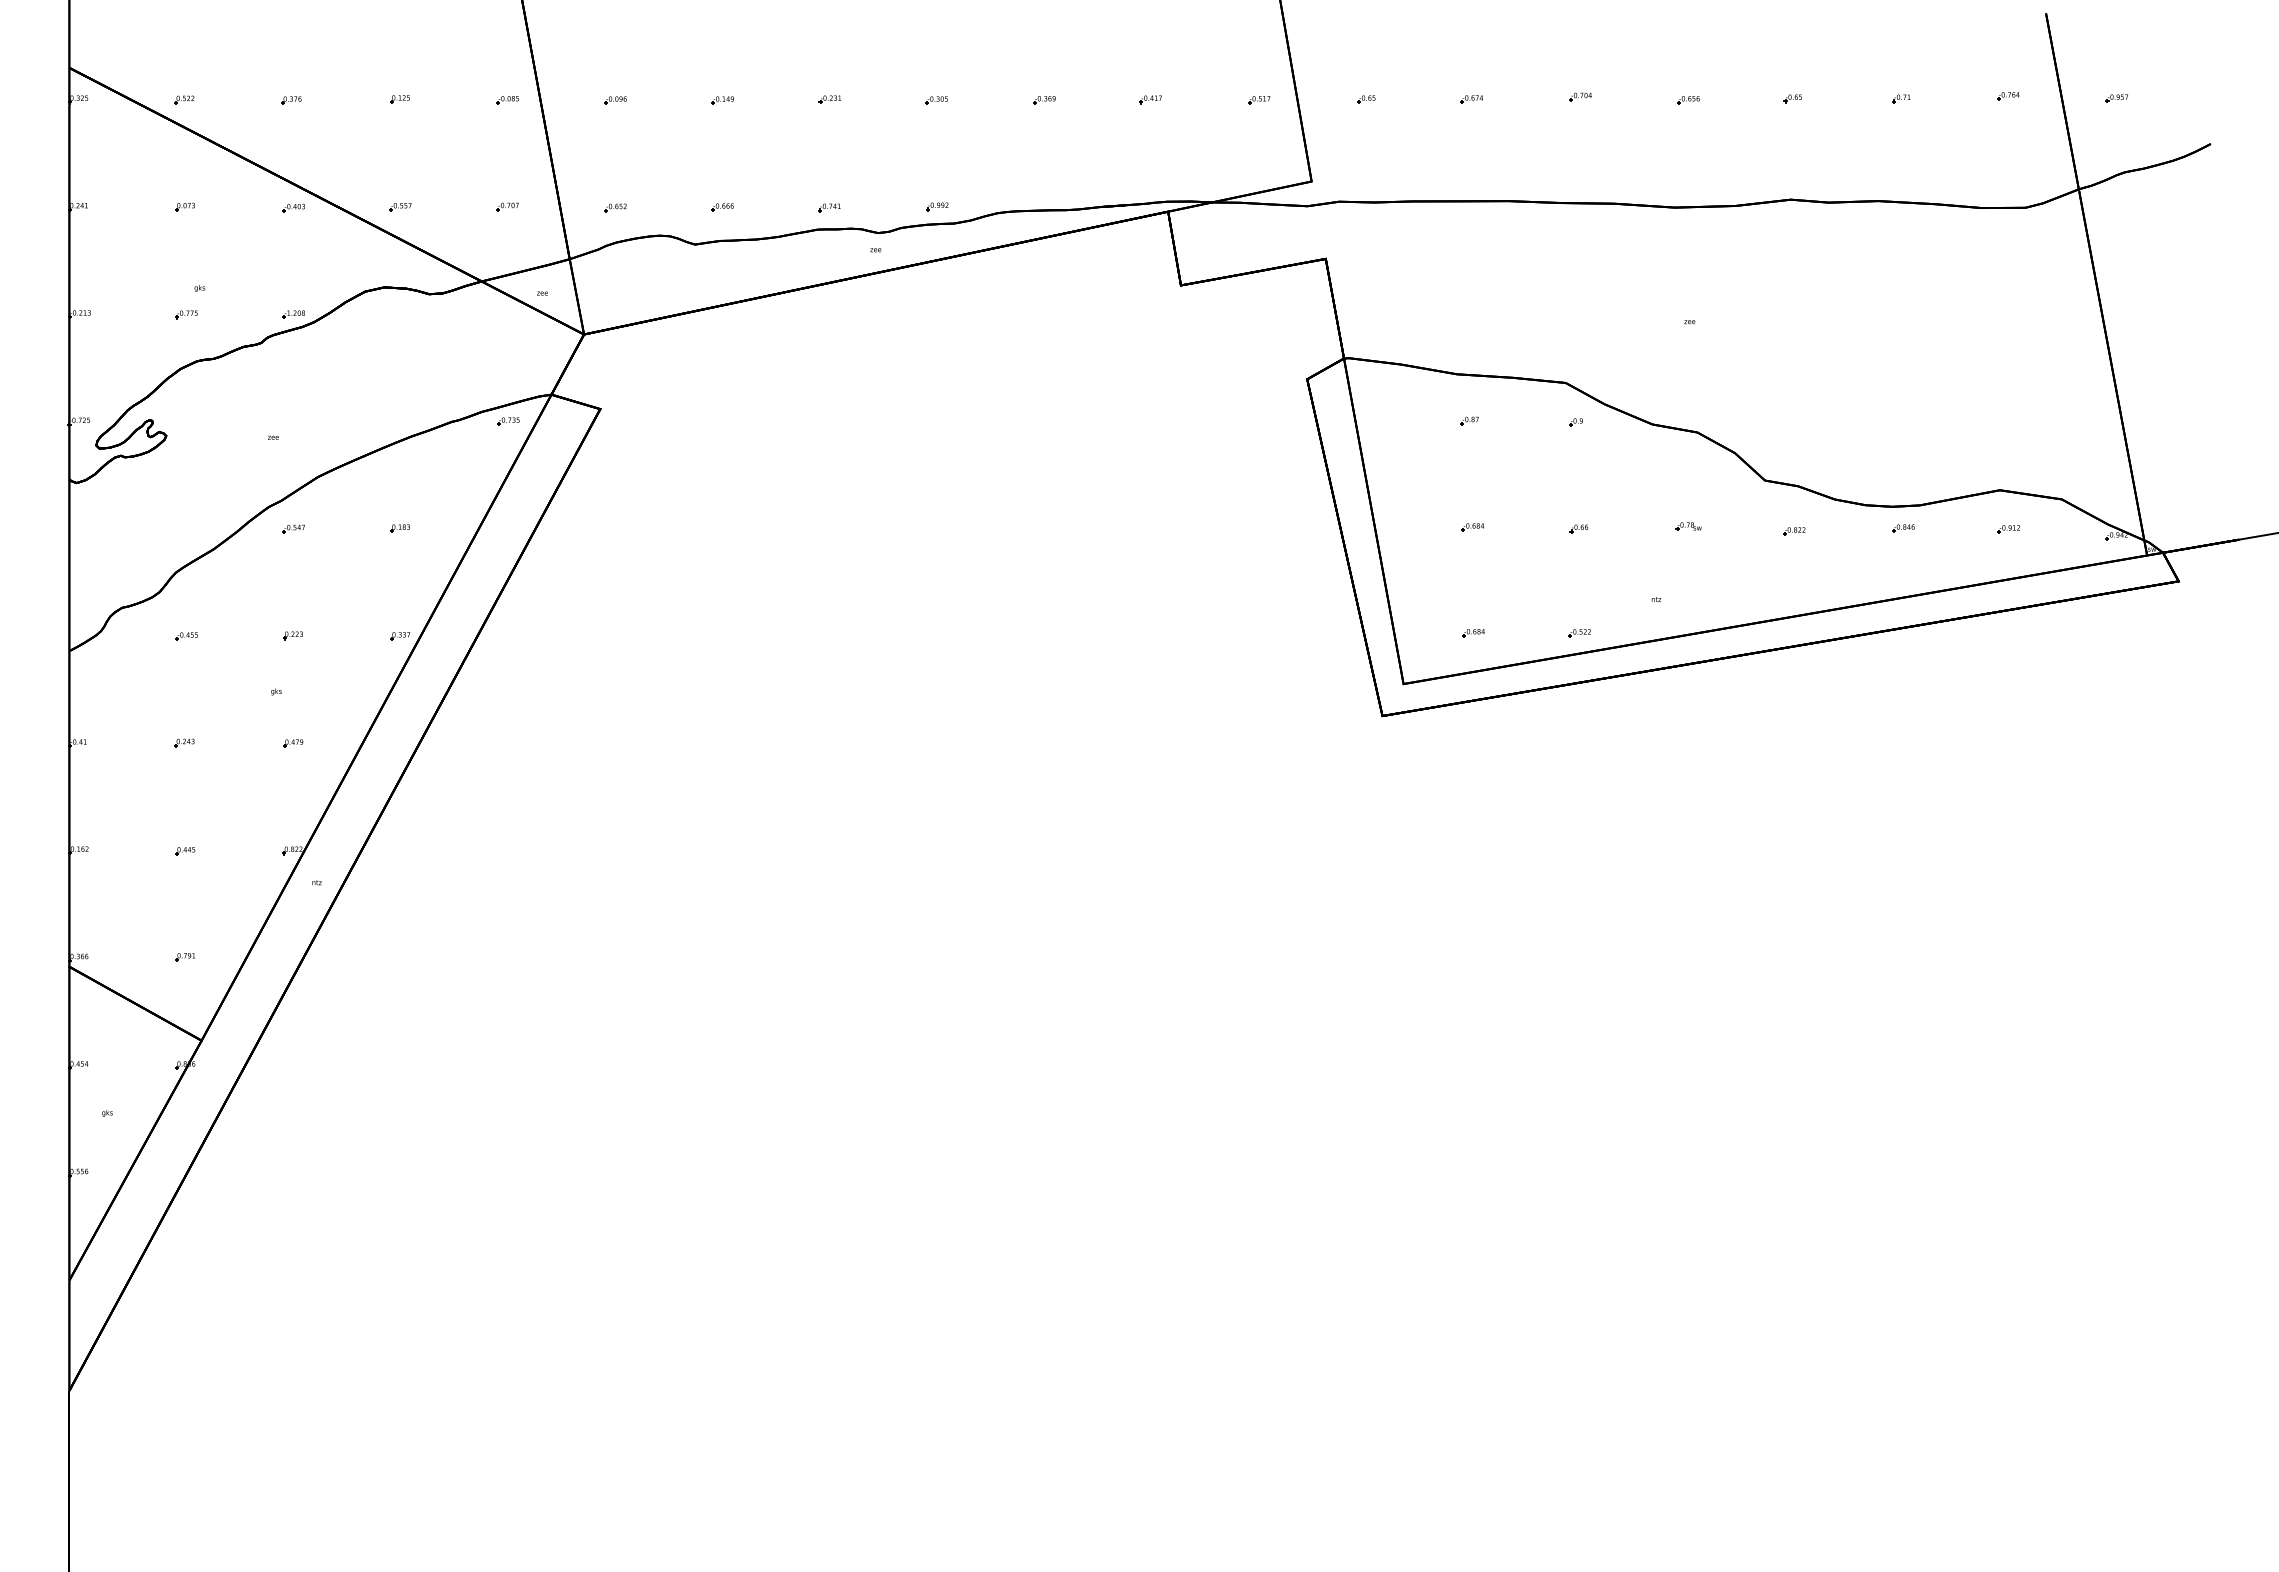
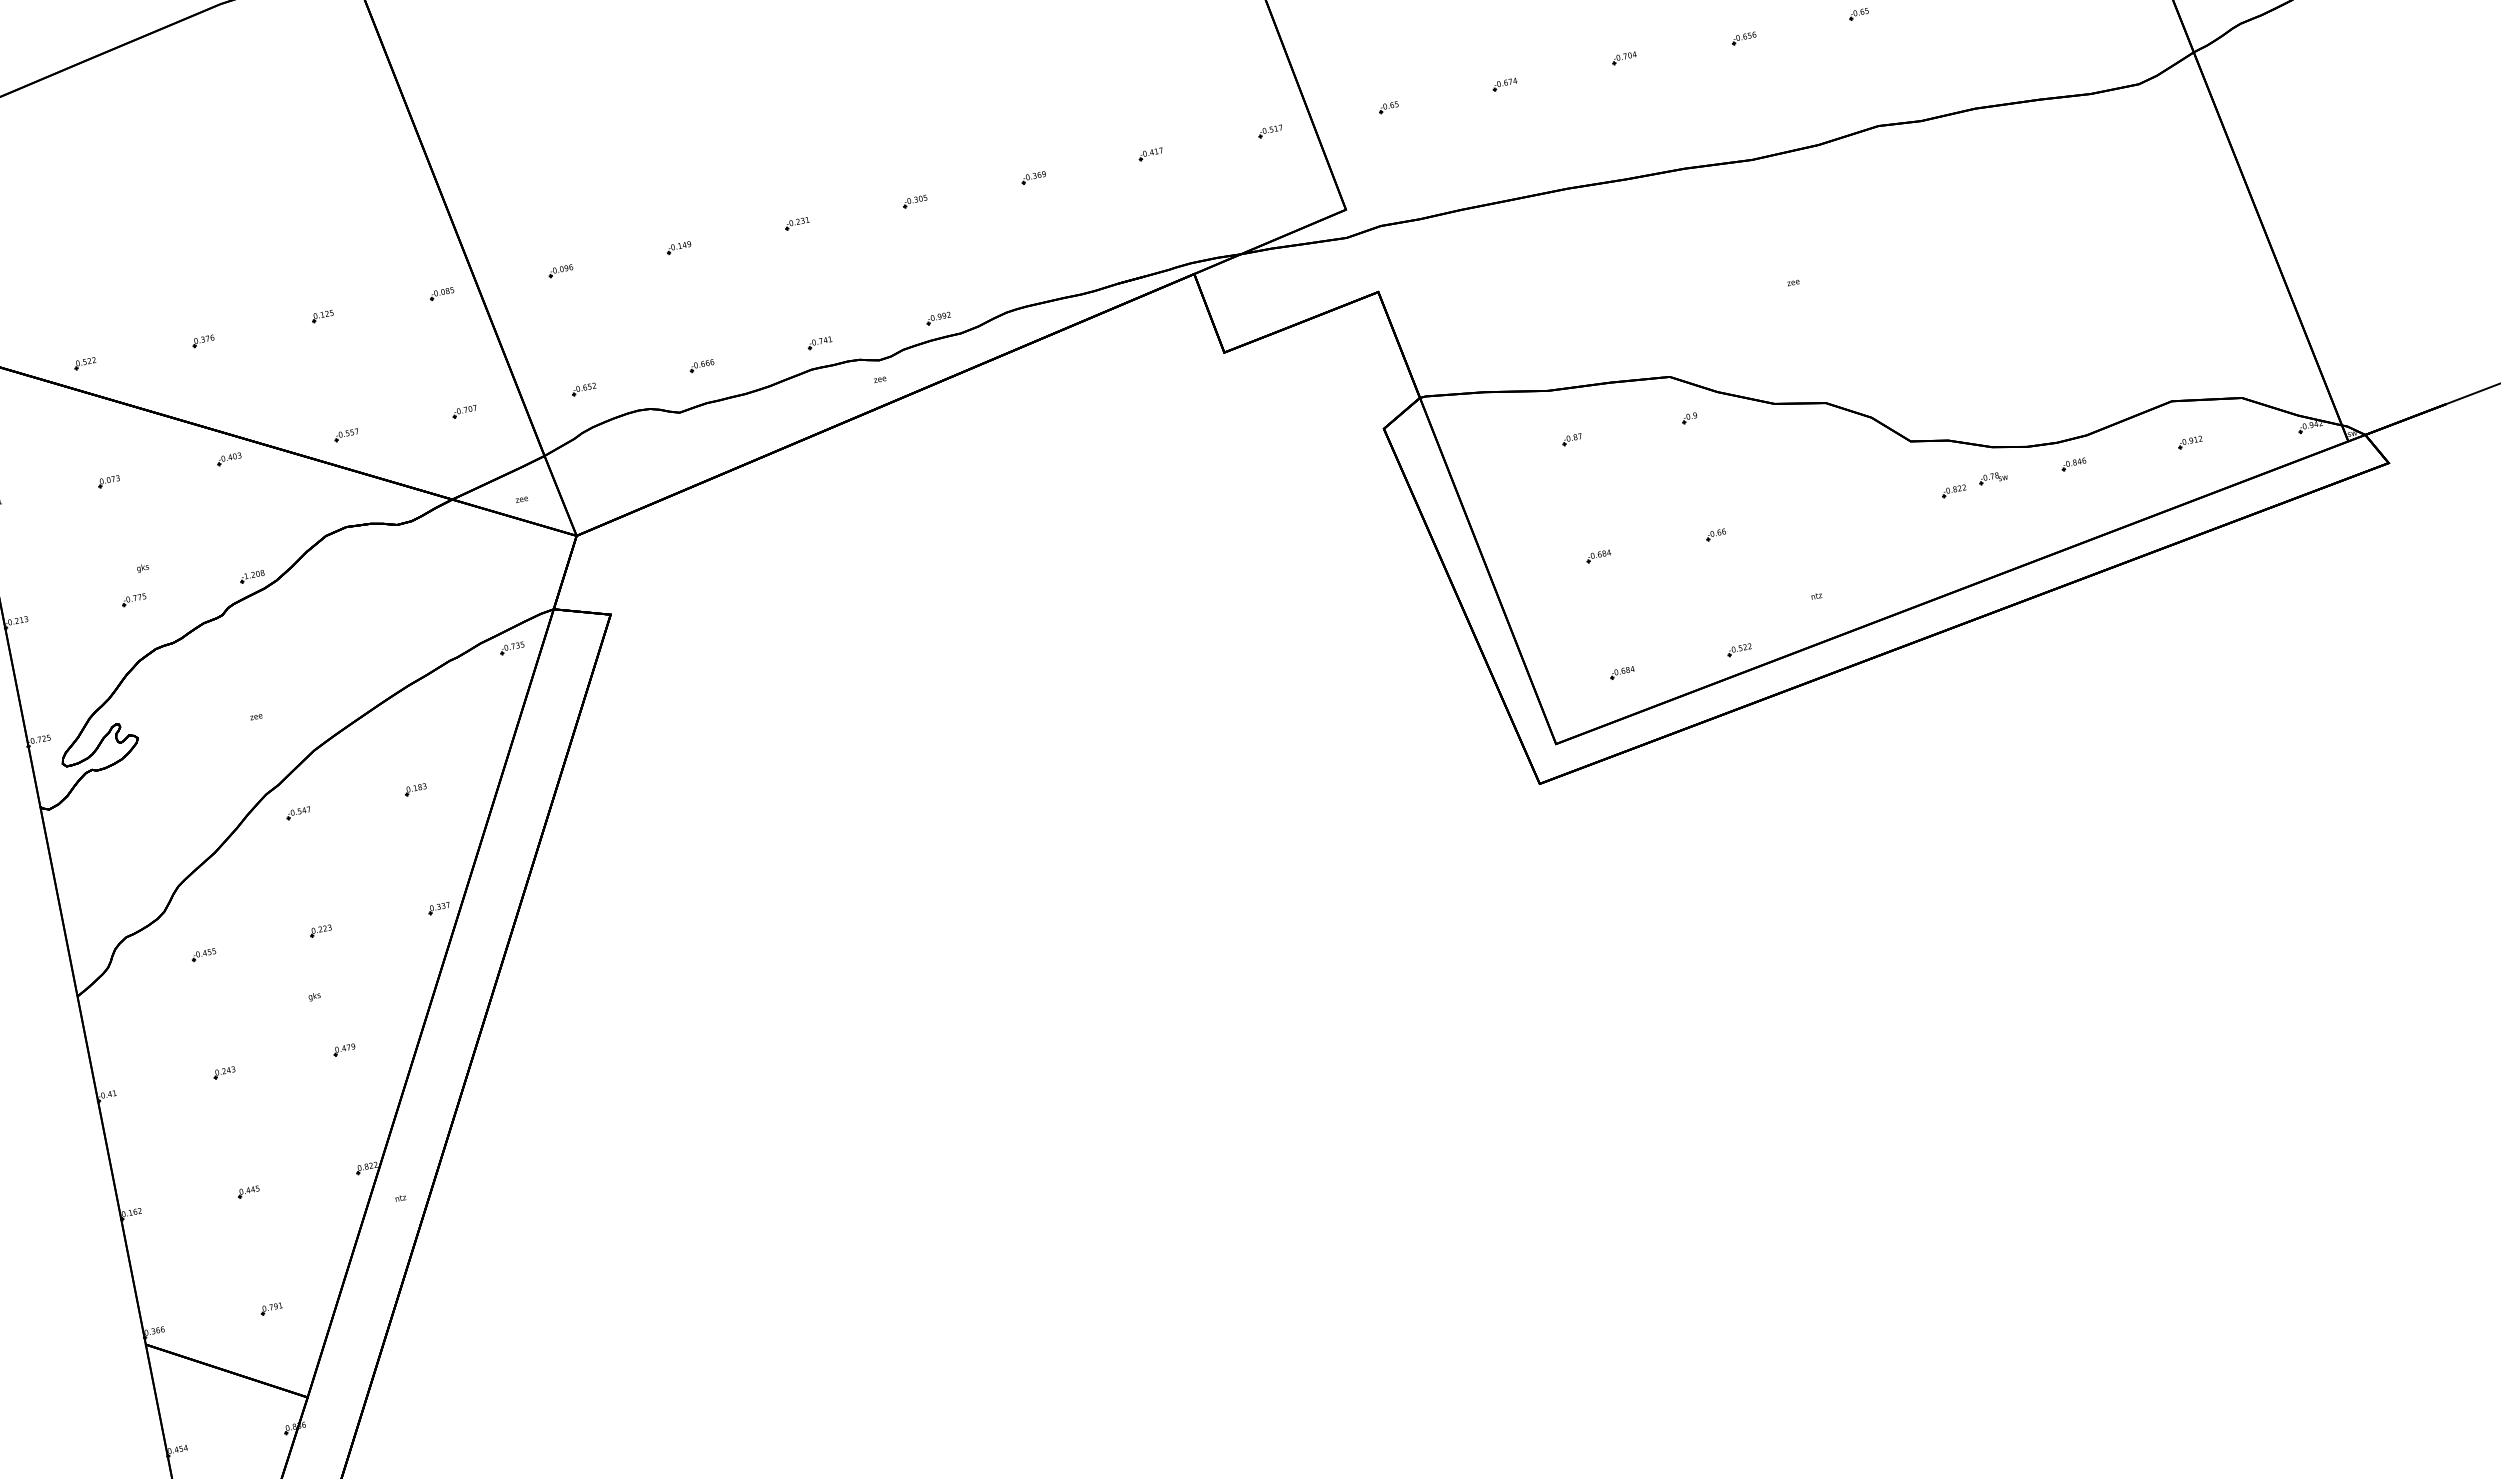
part: (1688, 526) -> (1992, 477), moved

